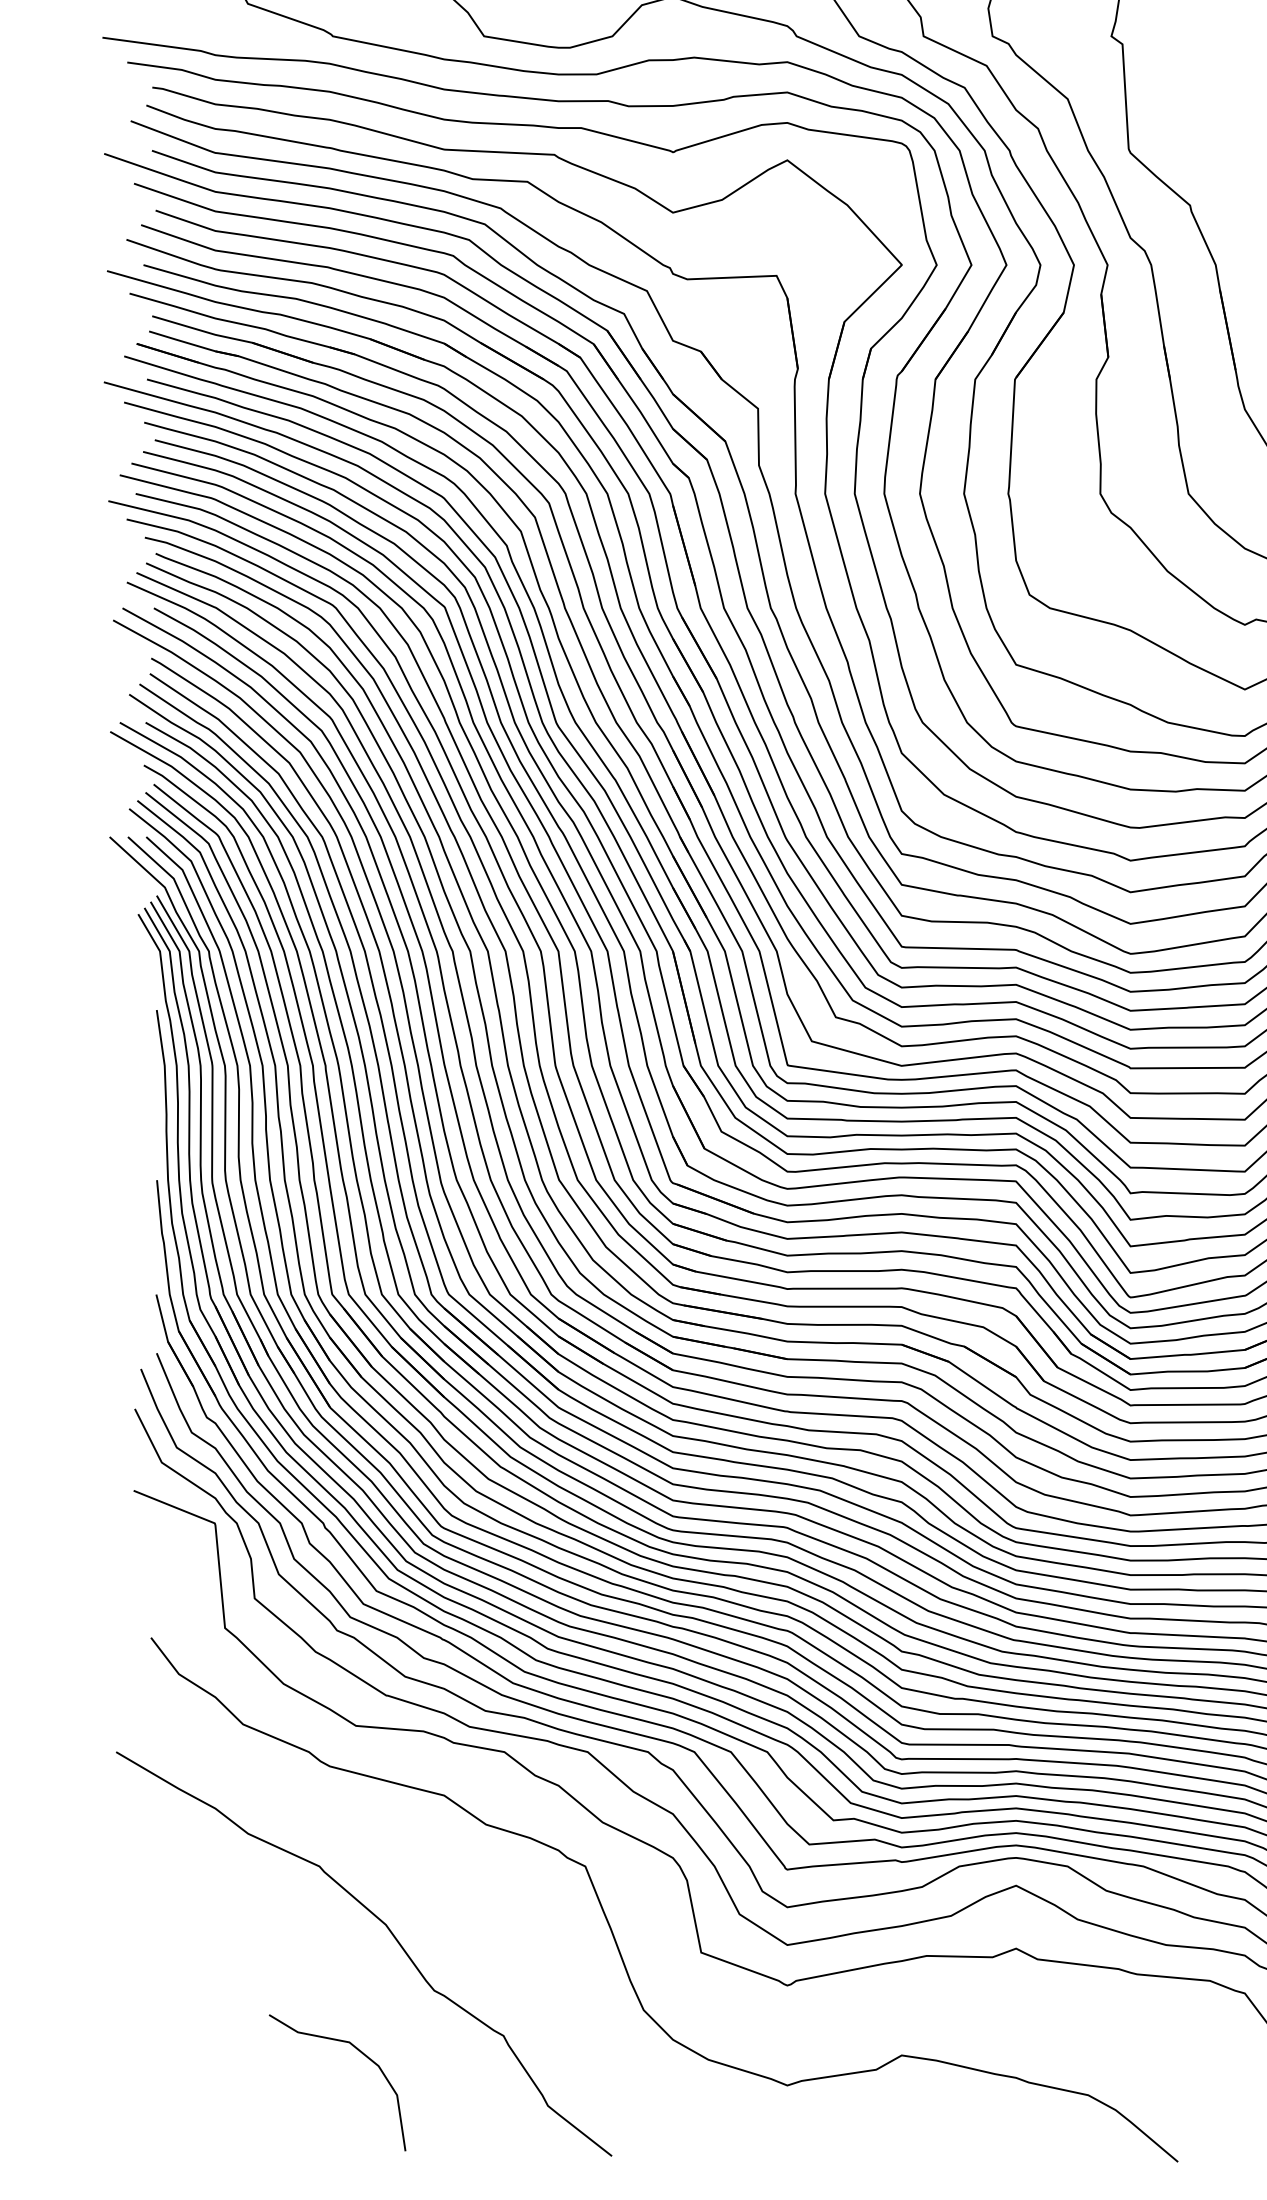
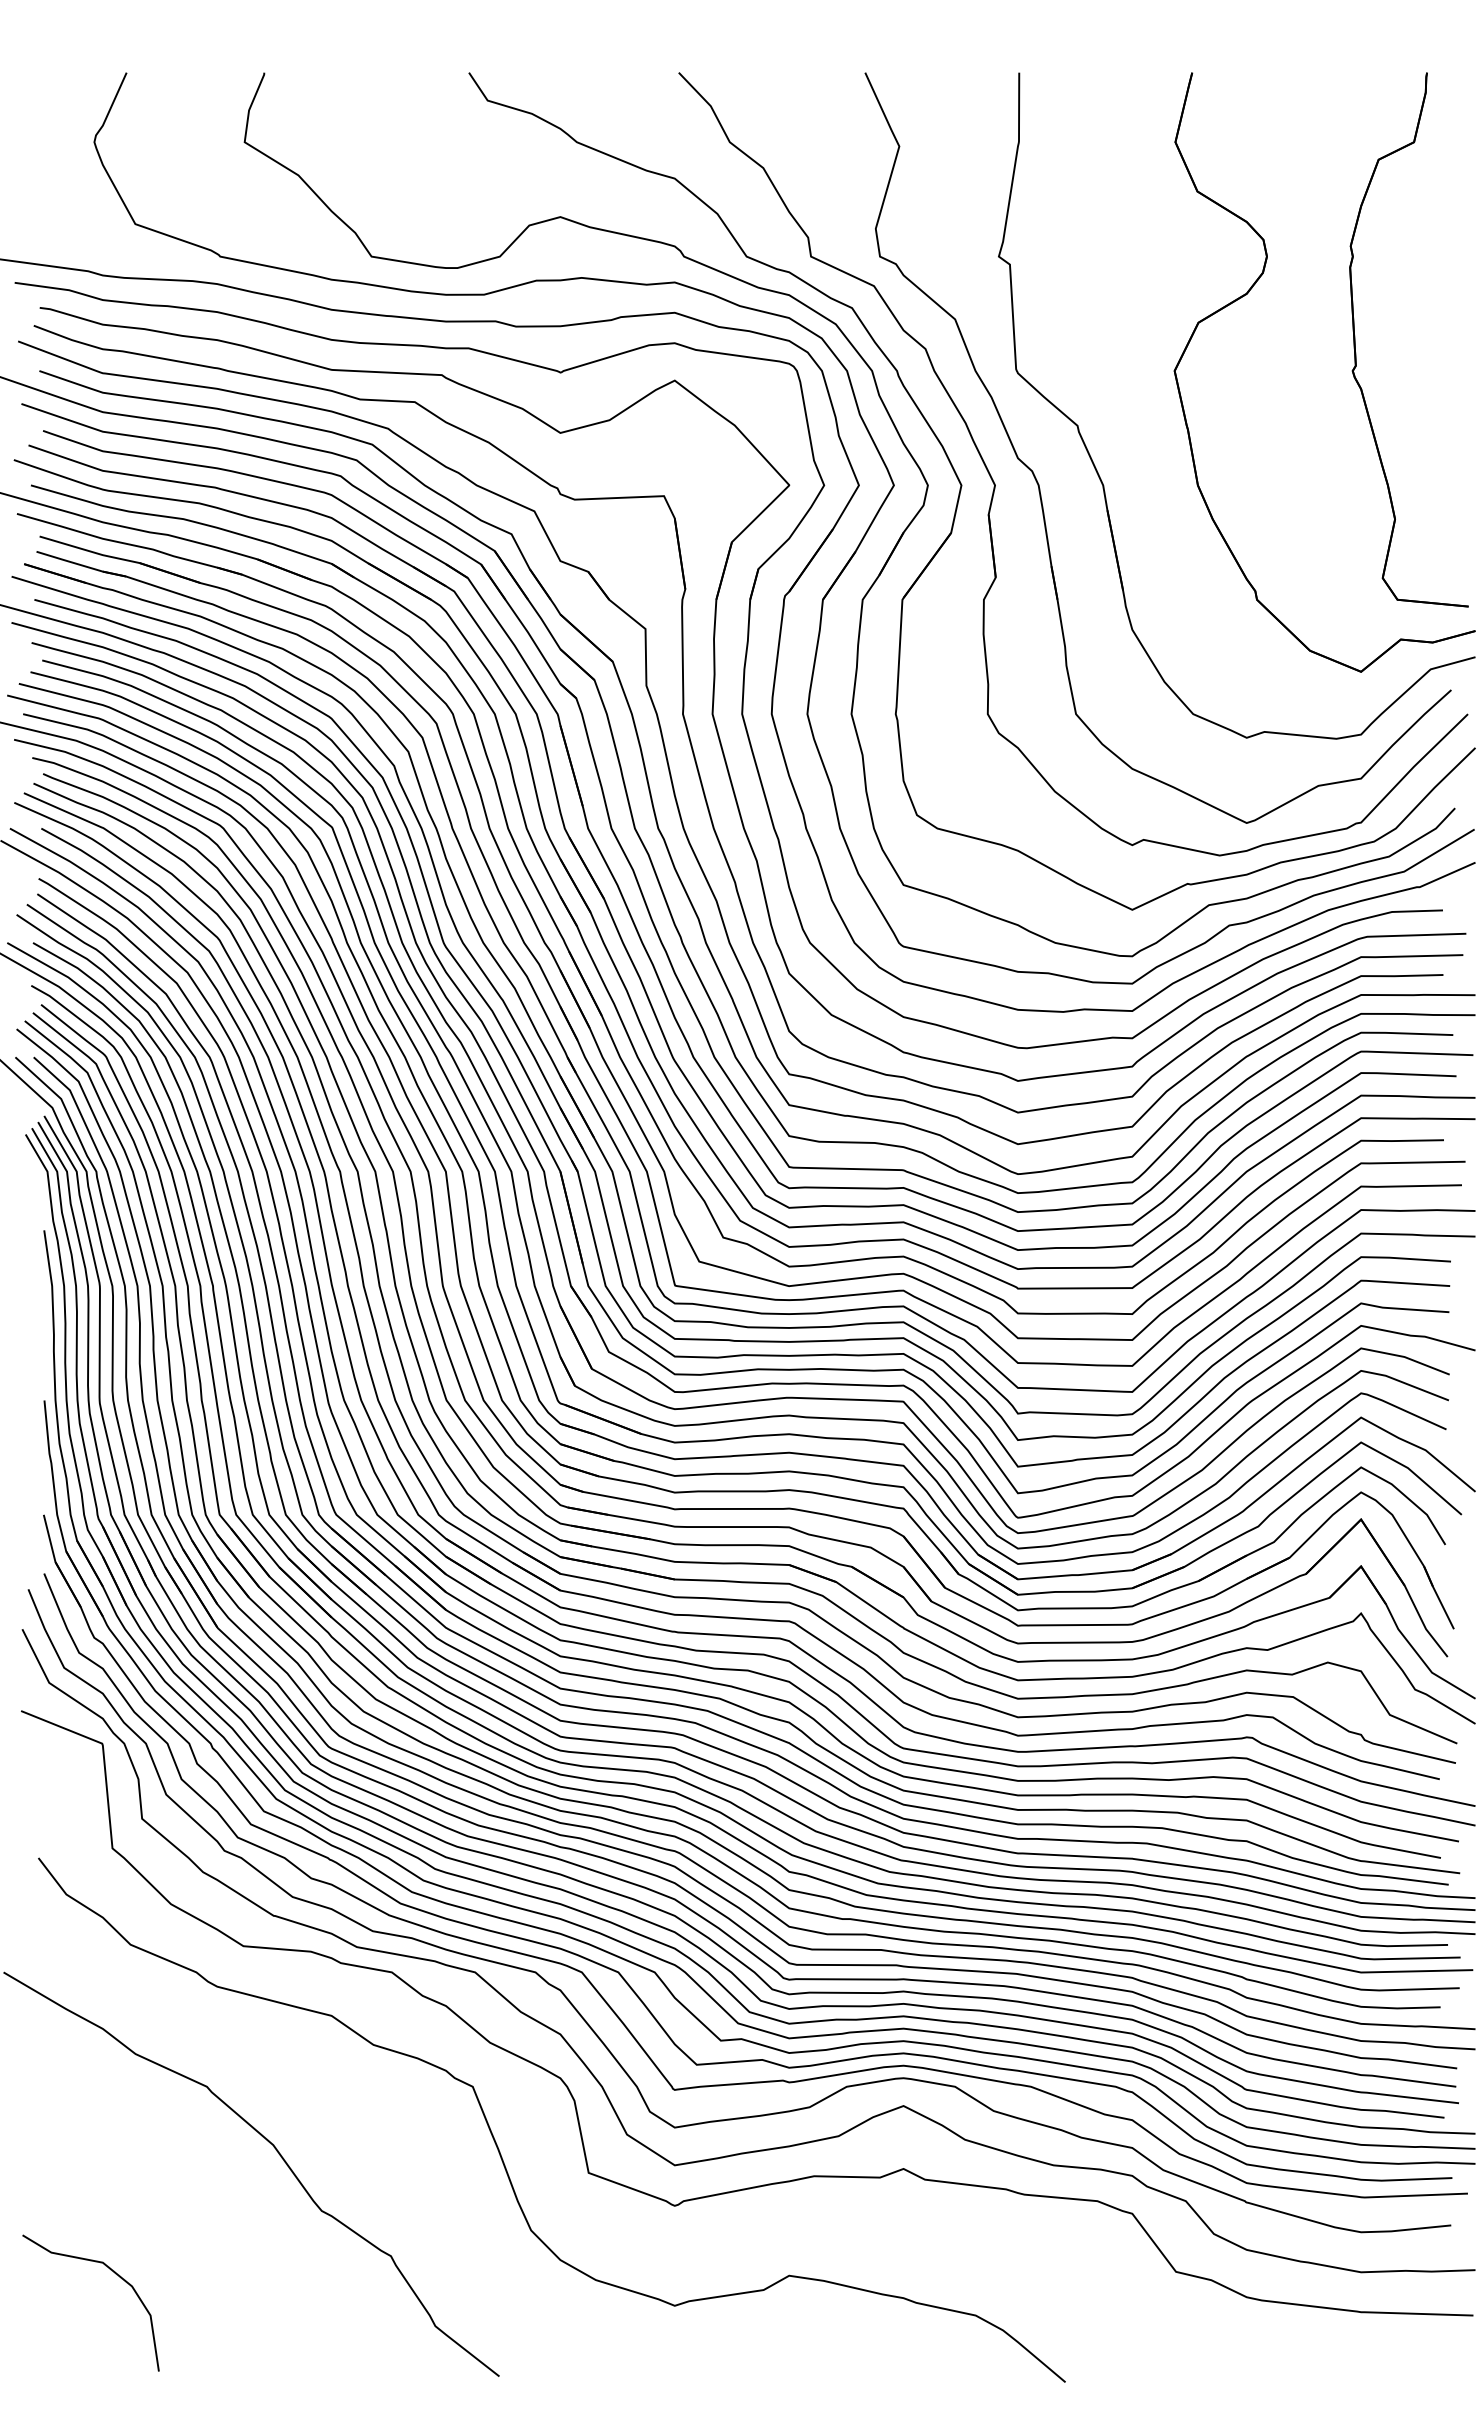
curve: (362, 2054) -> (115, 2274), moved

